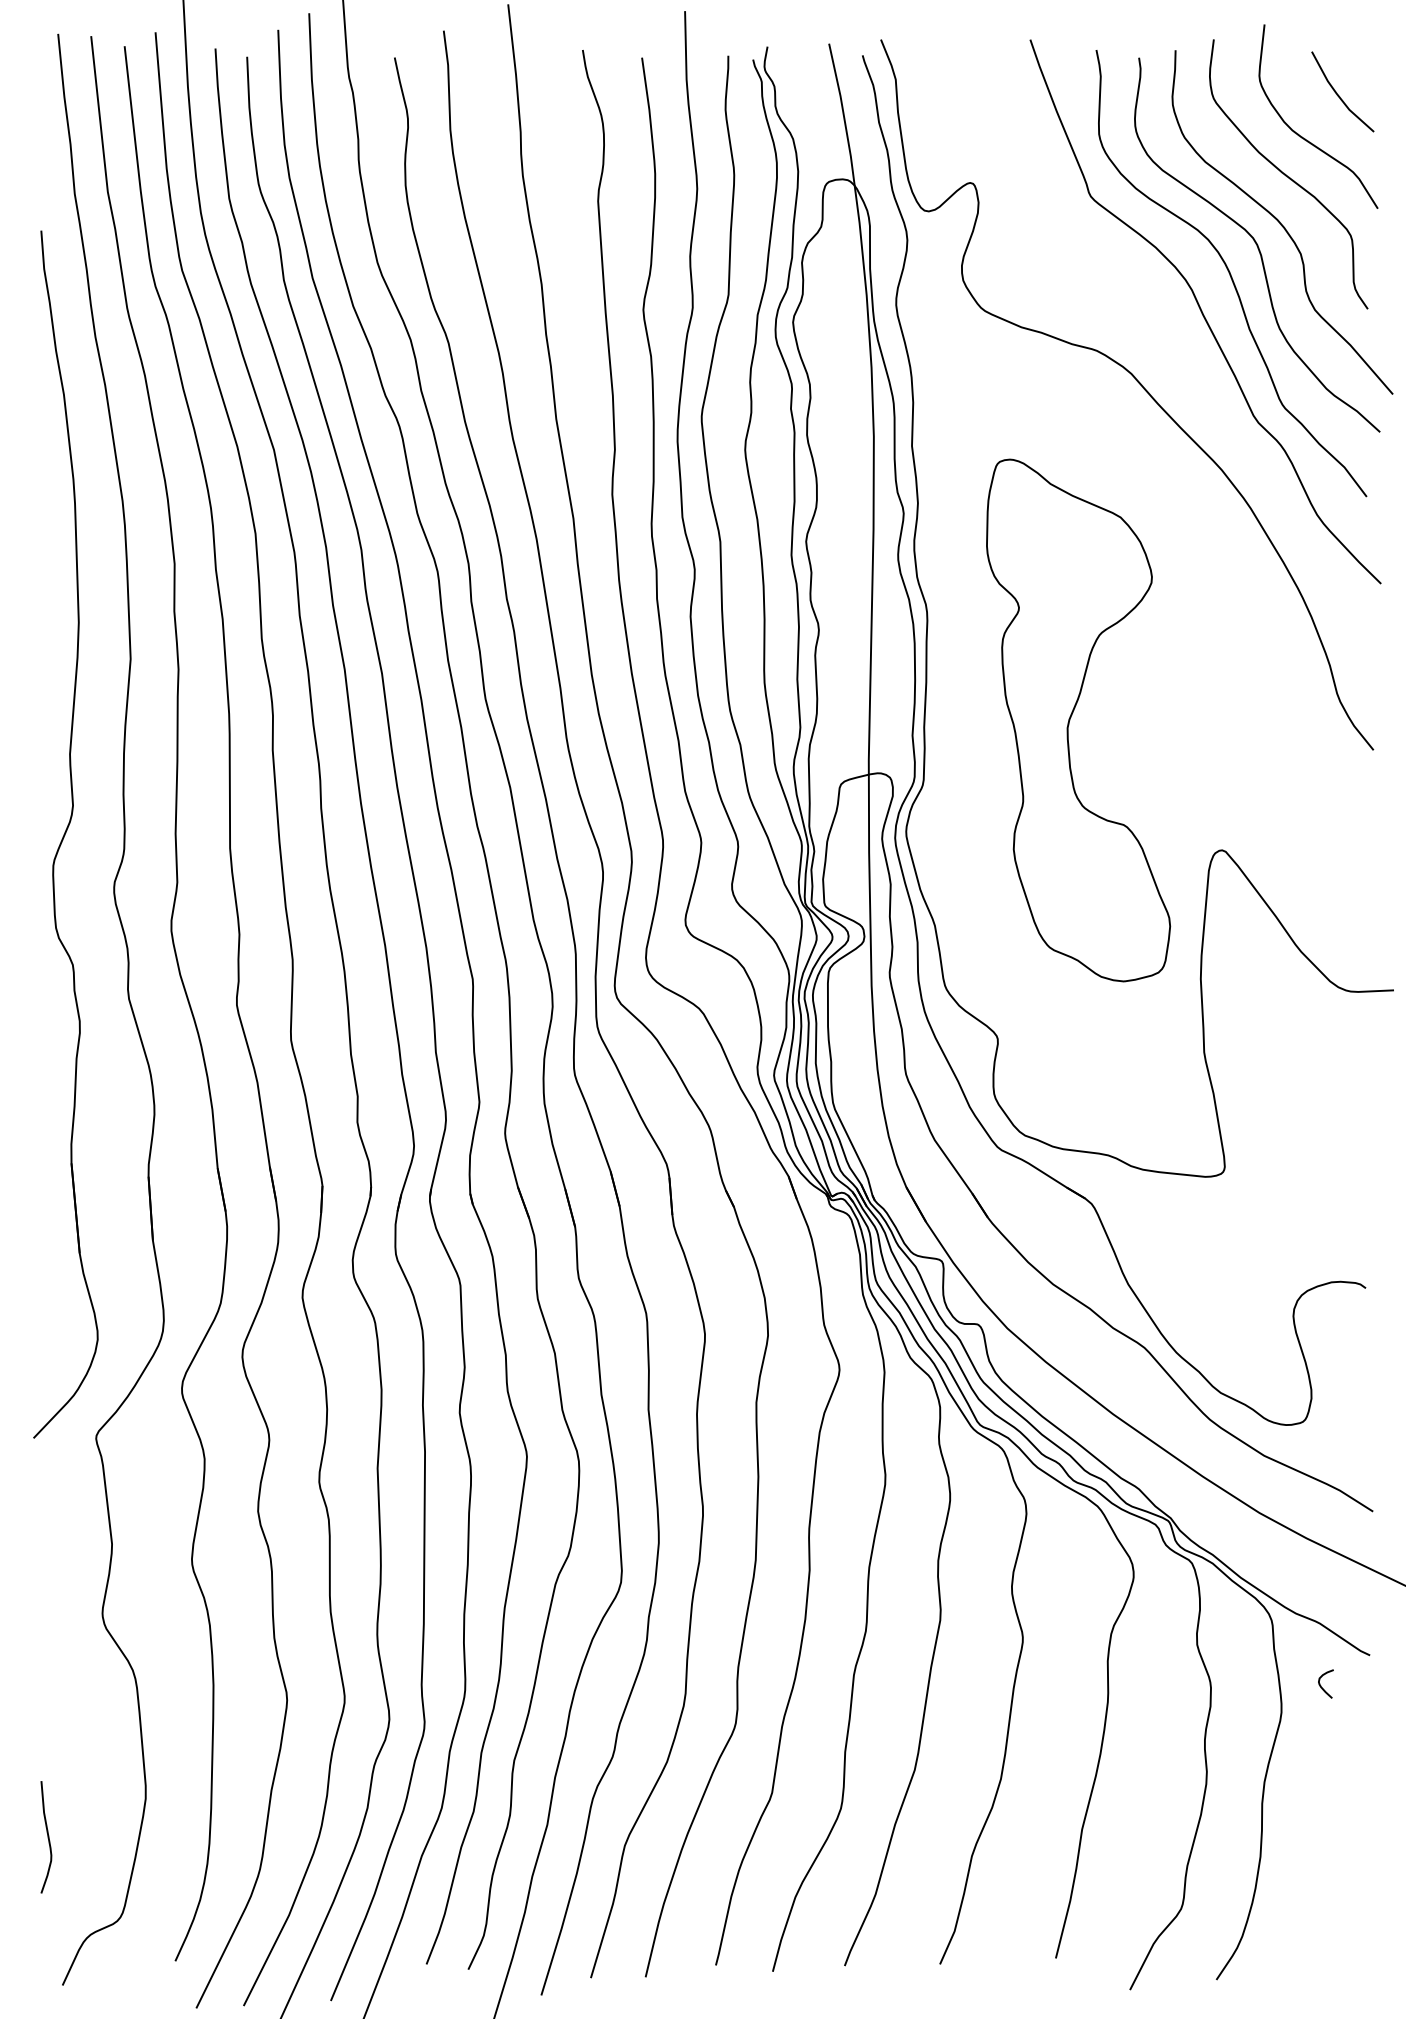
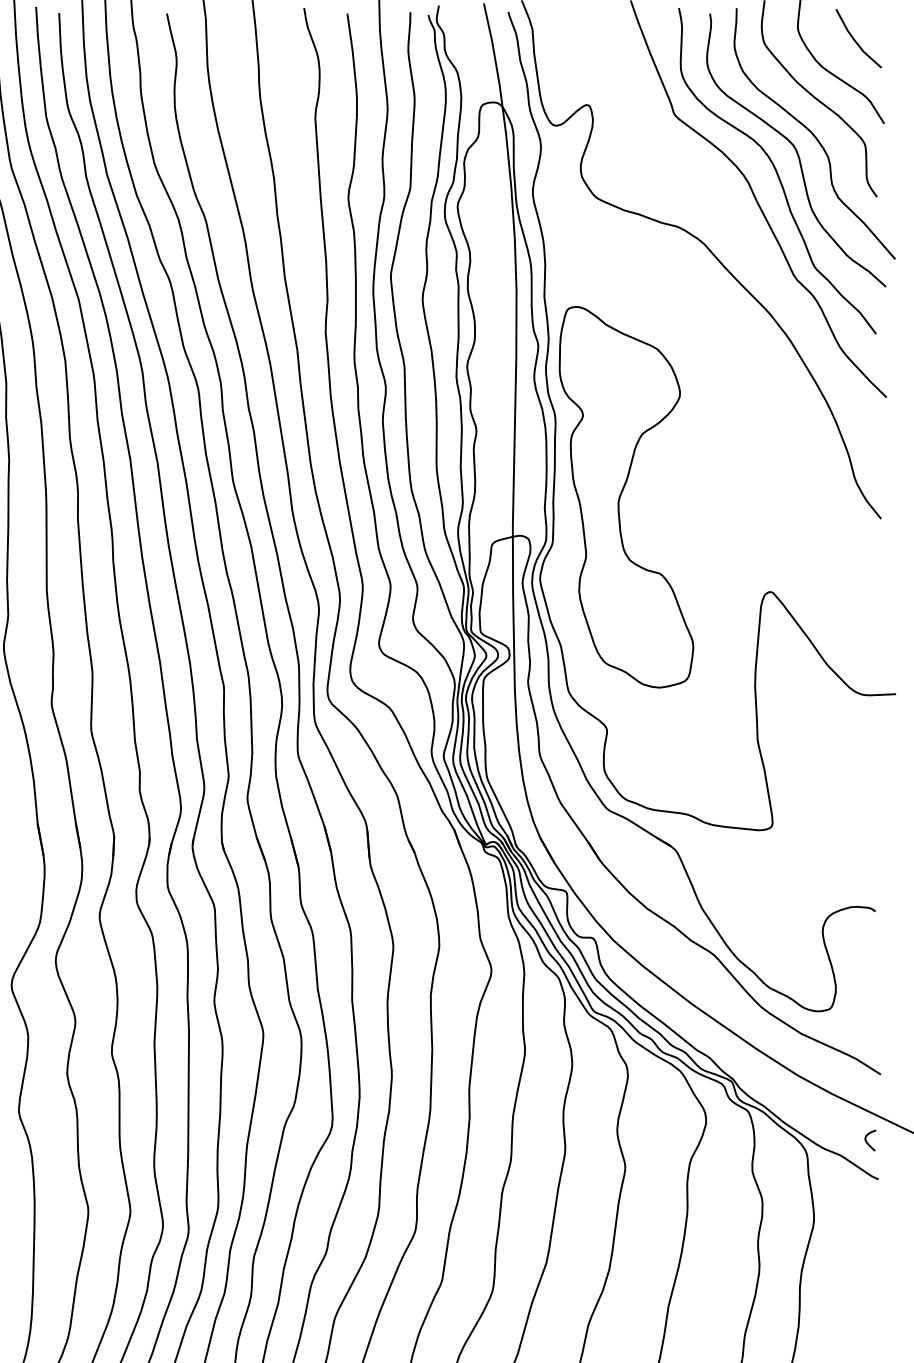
part: (1071, 717) -> (621, 495), moved
curve: (1321, 1685) -> (867, 1141), moved

